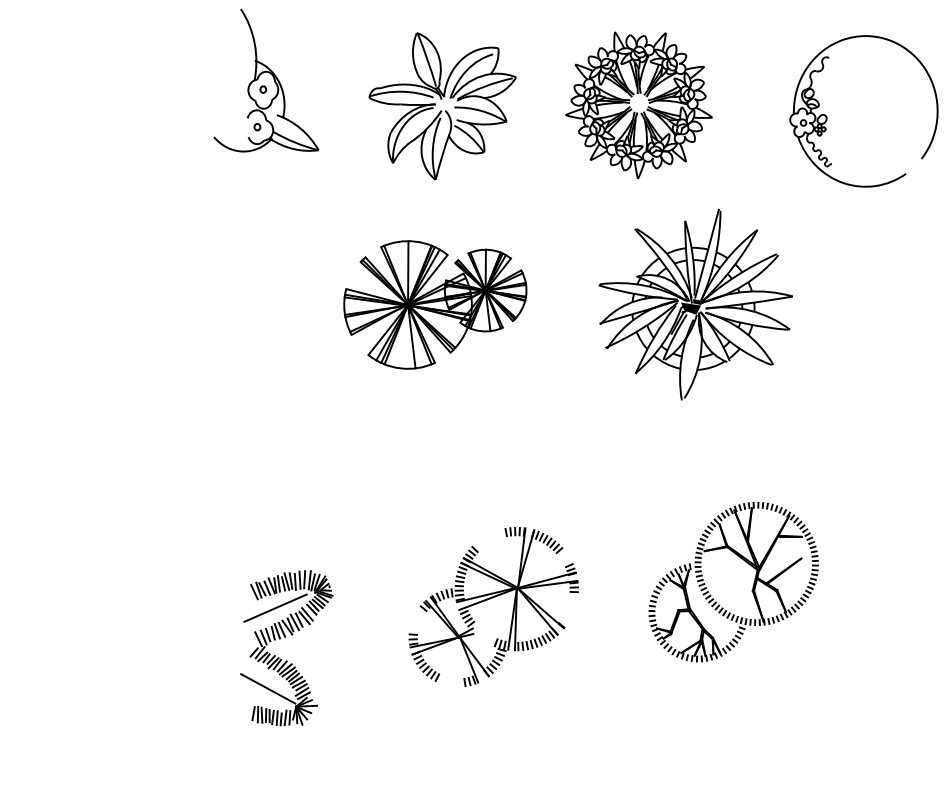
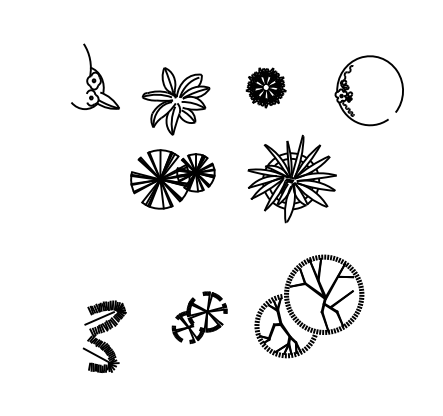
part: (637, 104) -> (265, 87), size x0.6
part: (441, 106) -> (175, 101), moved
part: (733, 582) -> (309, 306), size x1.4
part: (493, 606) -> (199, 317), size x0.7

